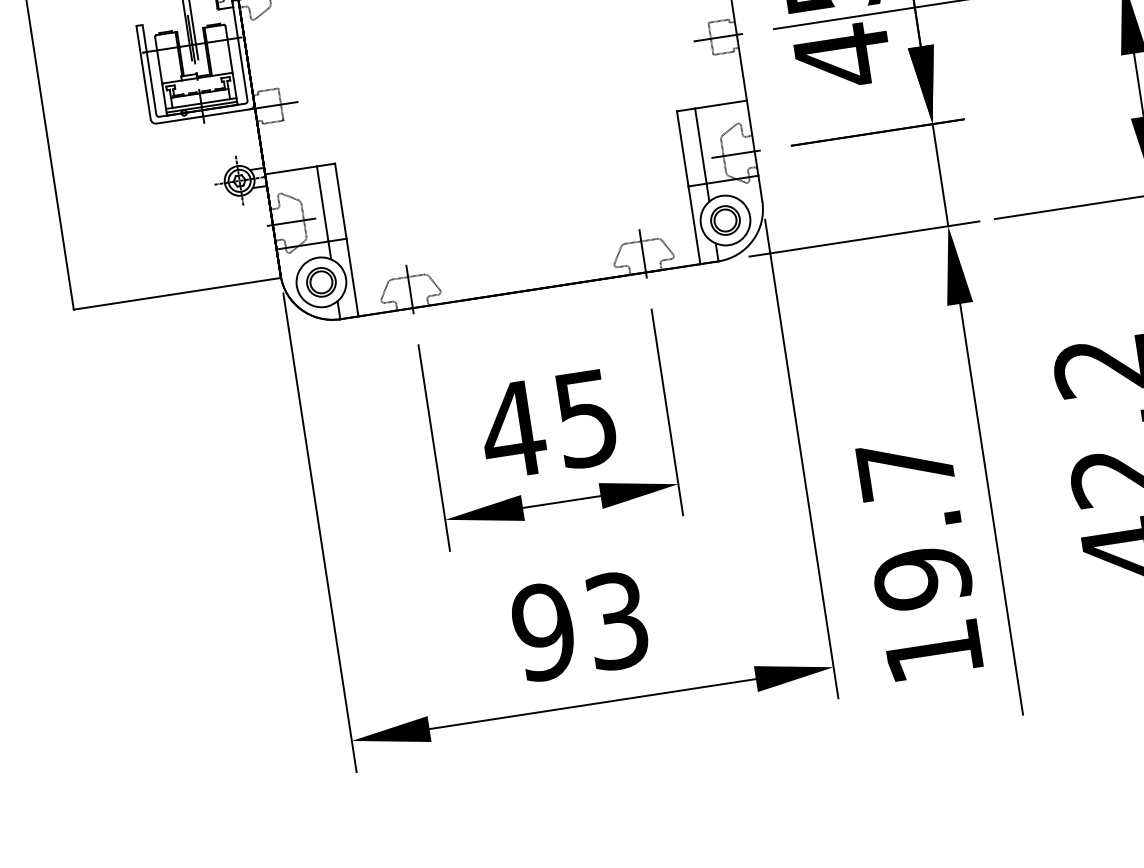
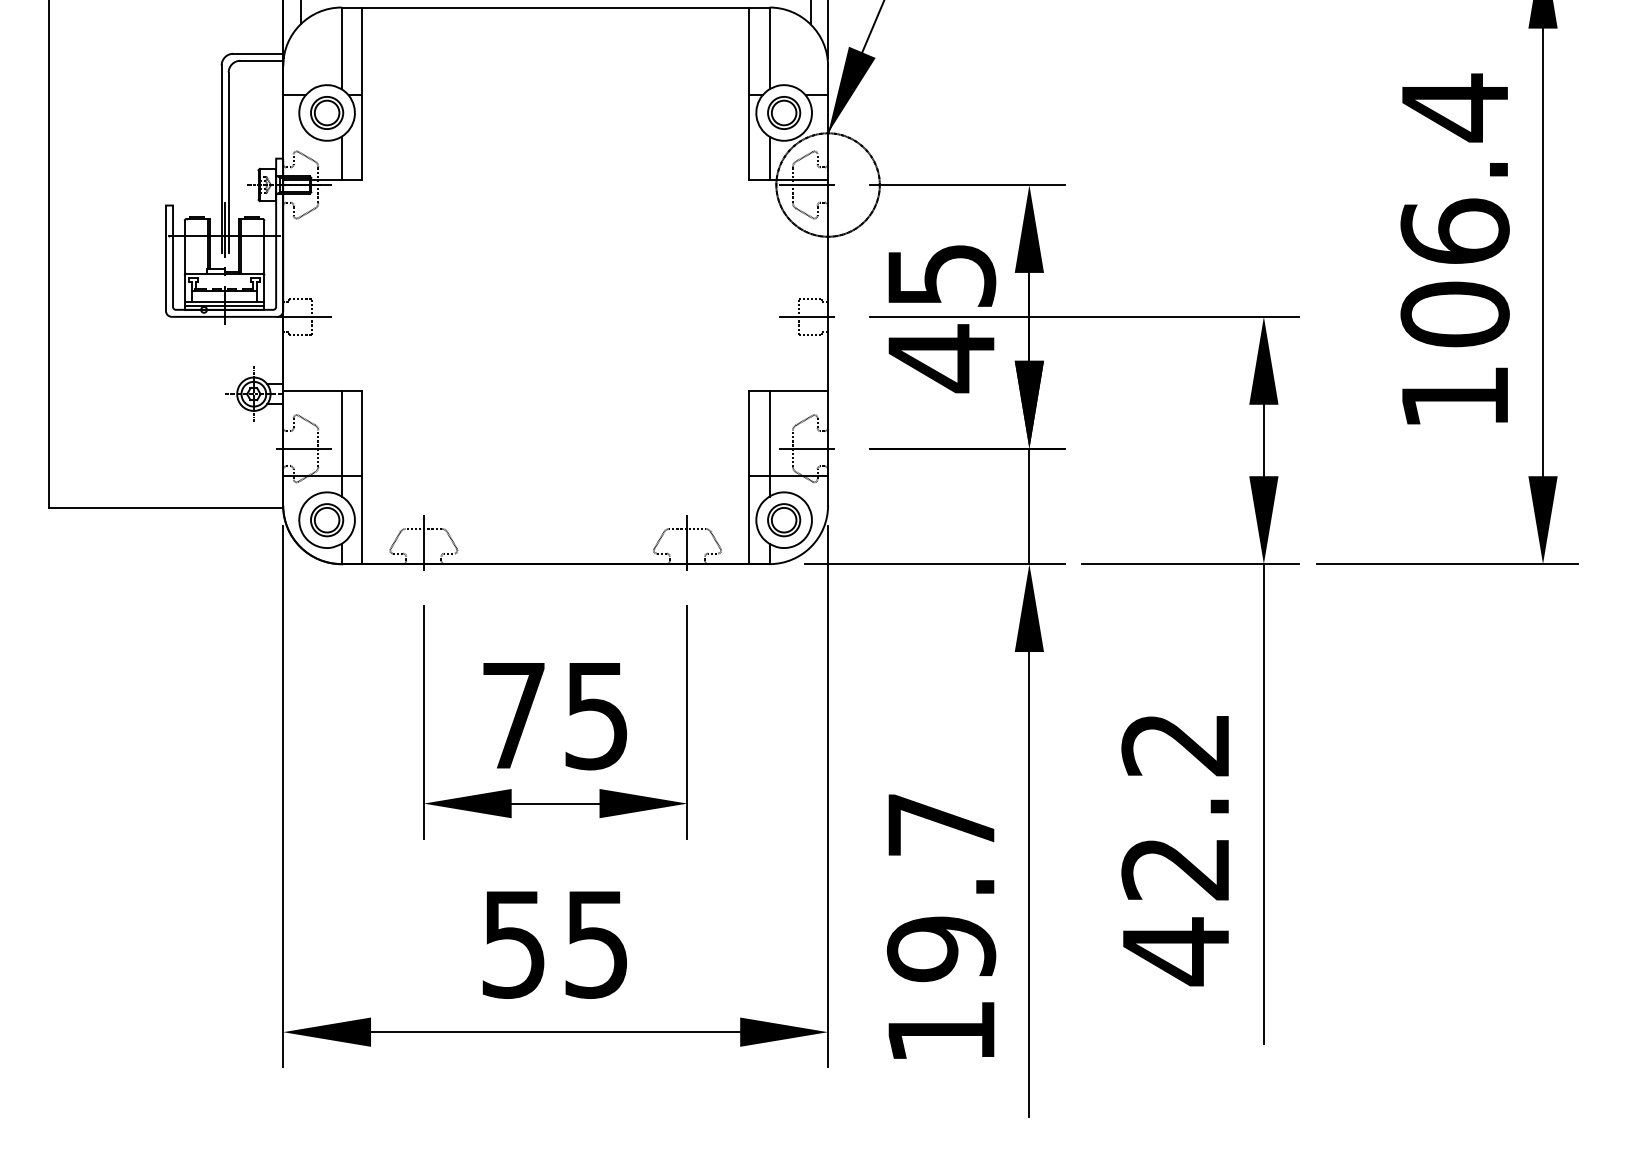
text: (512, 429) -> (513, 715), 45 -> 75
text: (579, 625) -> (554, 943), 93 -> 55

